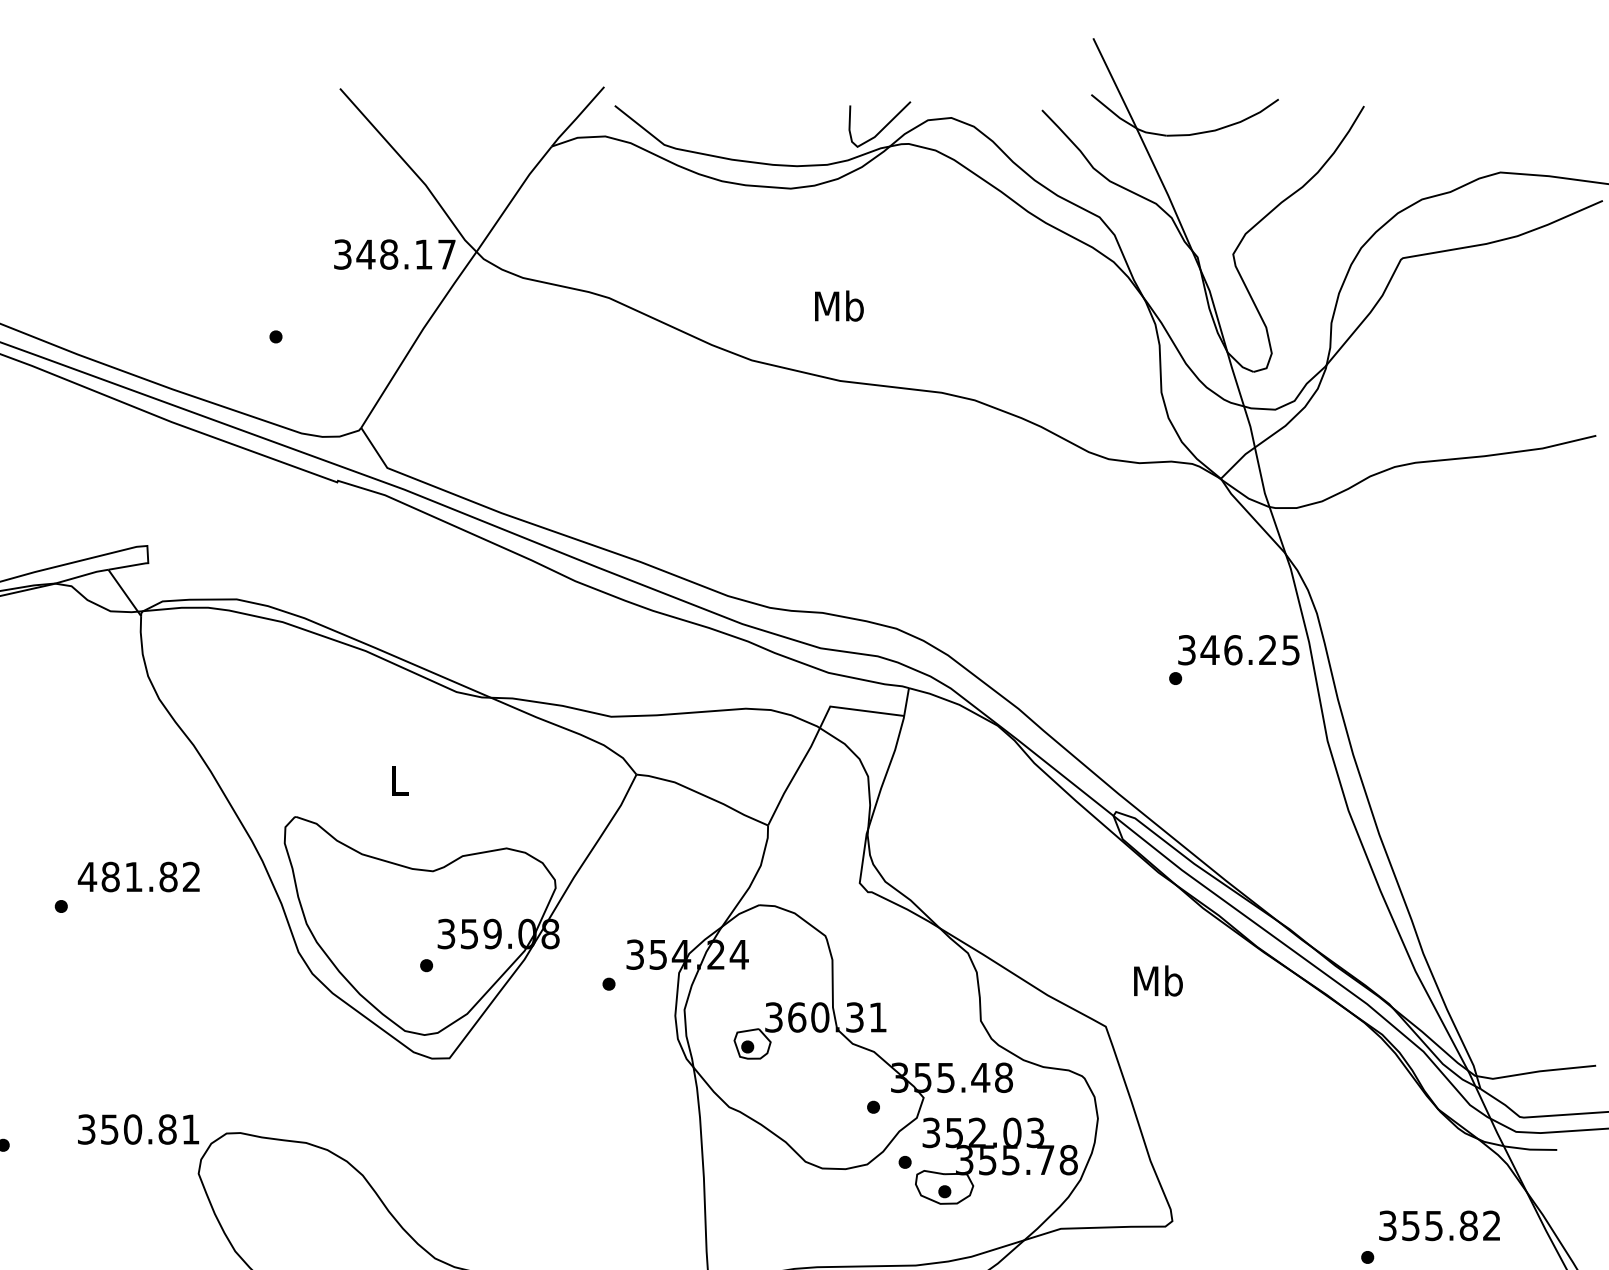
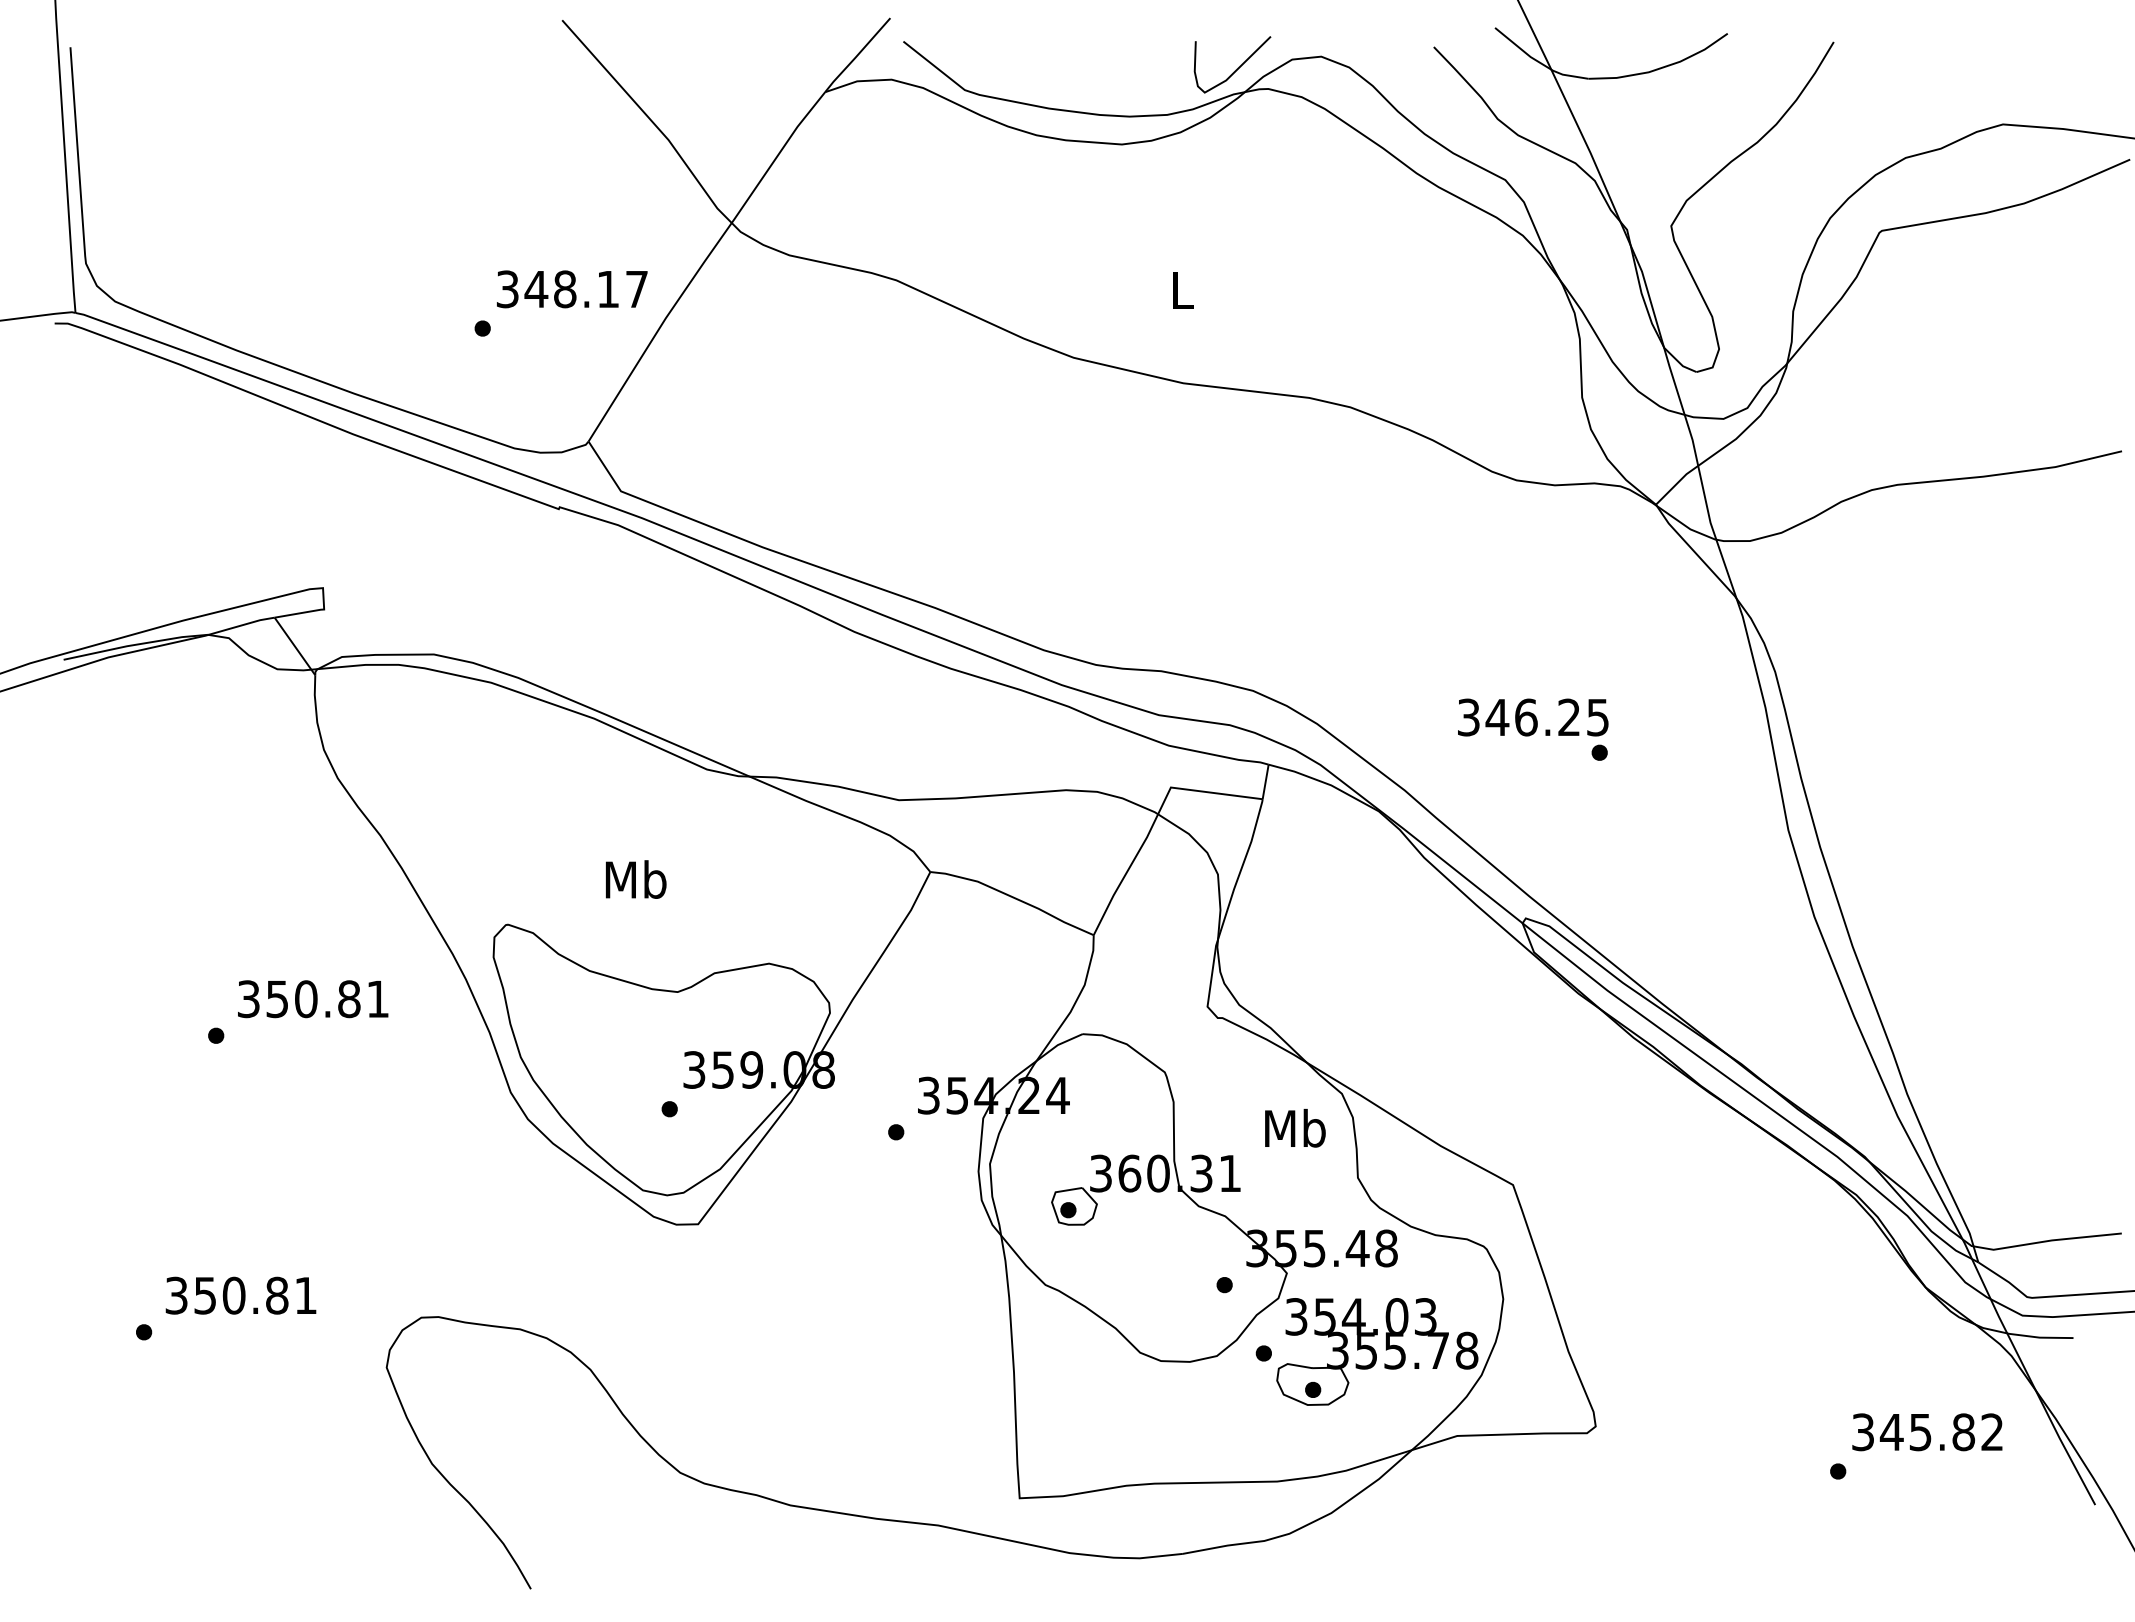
text: (395, 254) -> (572, 289), moved
text: (839, 306) -> (1182, 290), Mb -> L
text: (1239, 650) -> (1533, 717), moved
text: (399, 780) -> (635, 879), L -> Mb
text: (138, 877) -> (312, 999), 481.82 -> 350.81
text: (1158, 981) -> (1295, 1128), moved
text: (138, 1129) -> (240, 1295), moved
text: (977, 1132) -> (1353, 1316), 352.03 -> 354.03
text: (1410, 1226) -> (1891, 1432), 355.82 -> 345.82

